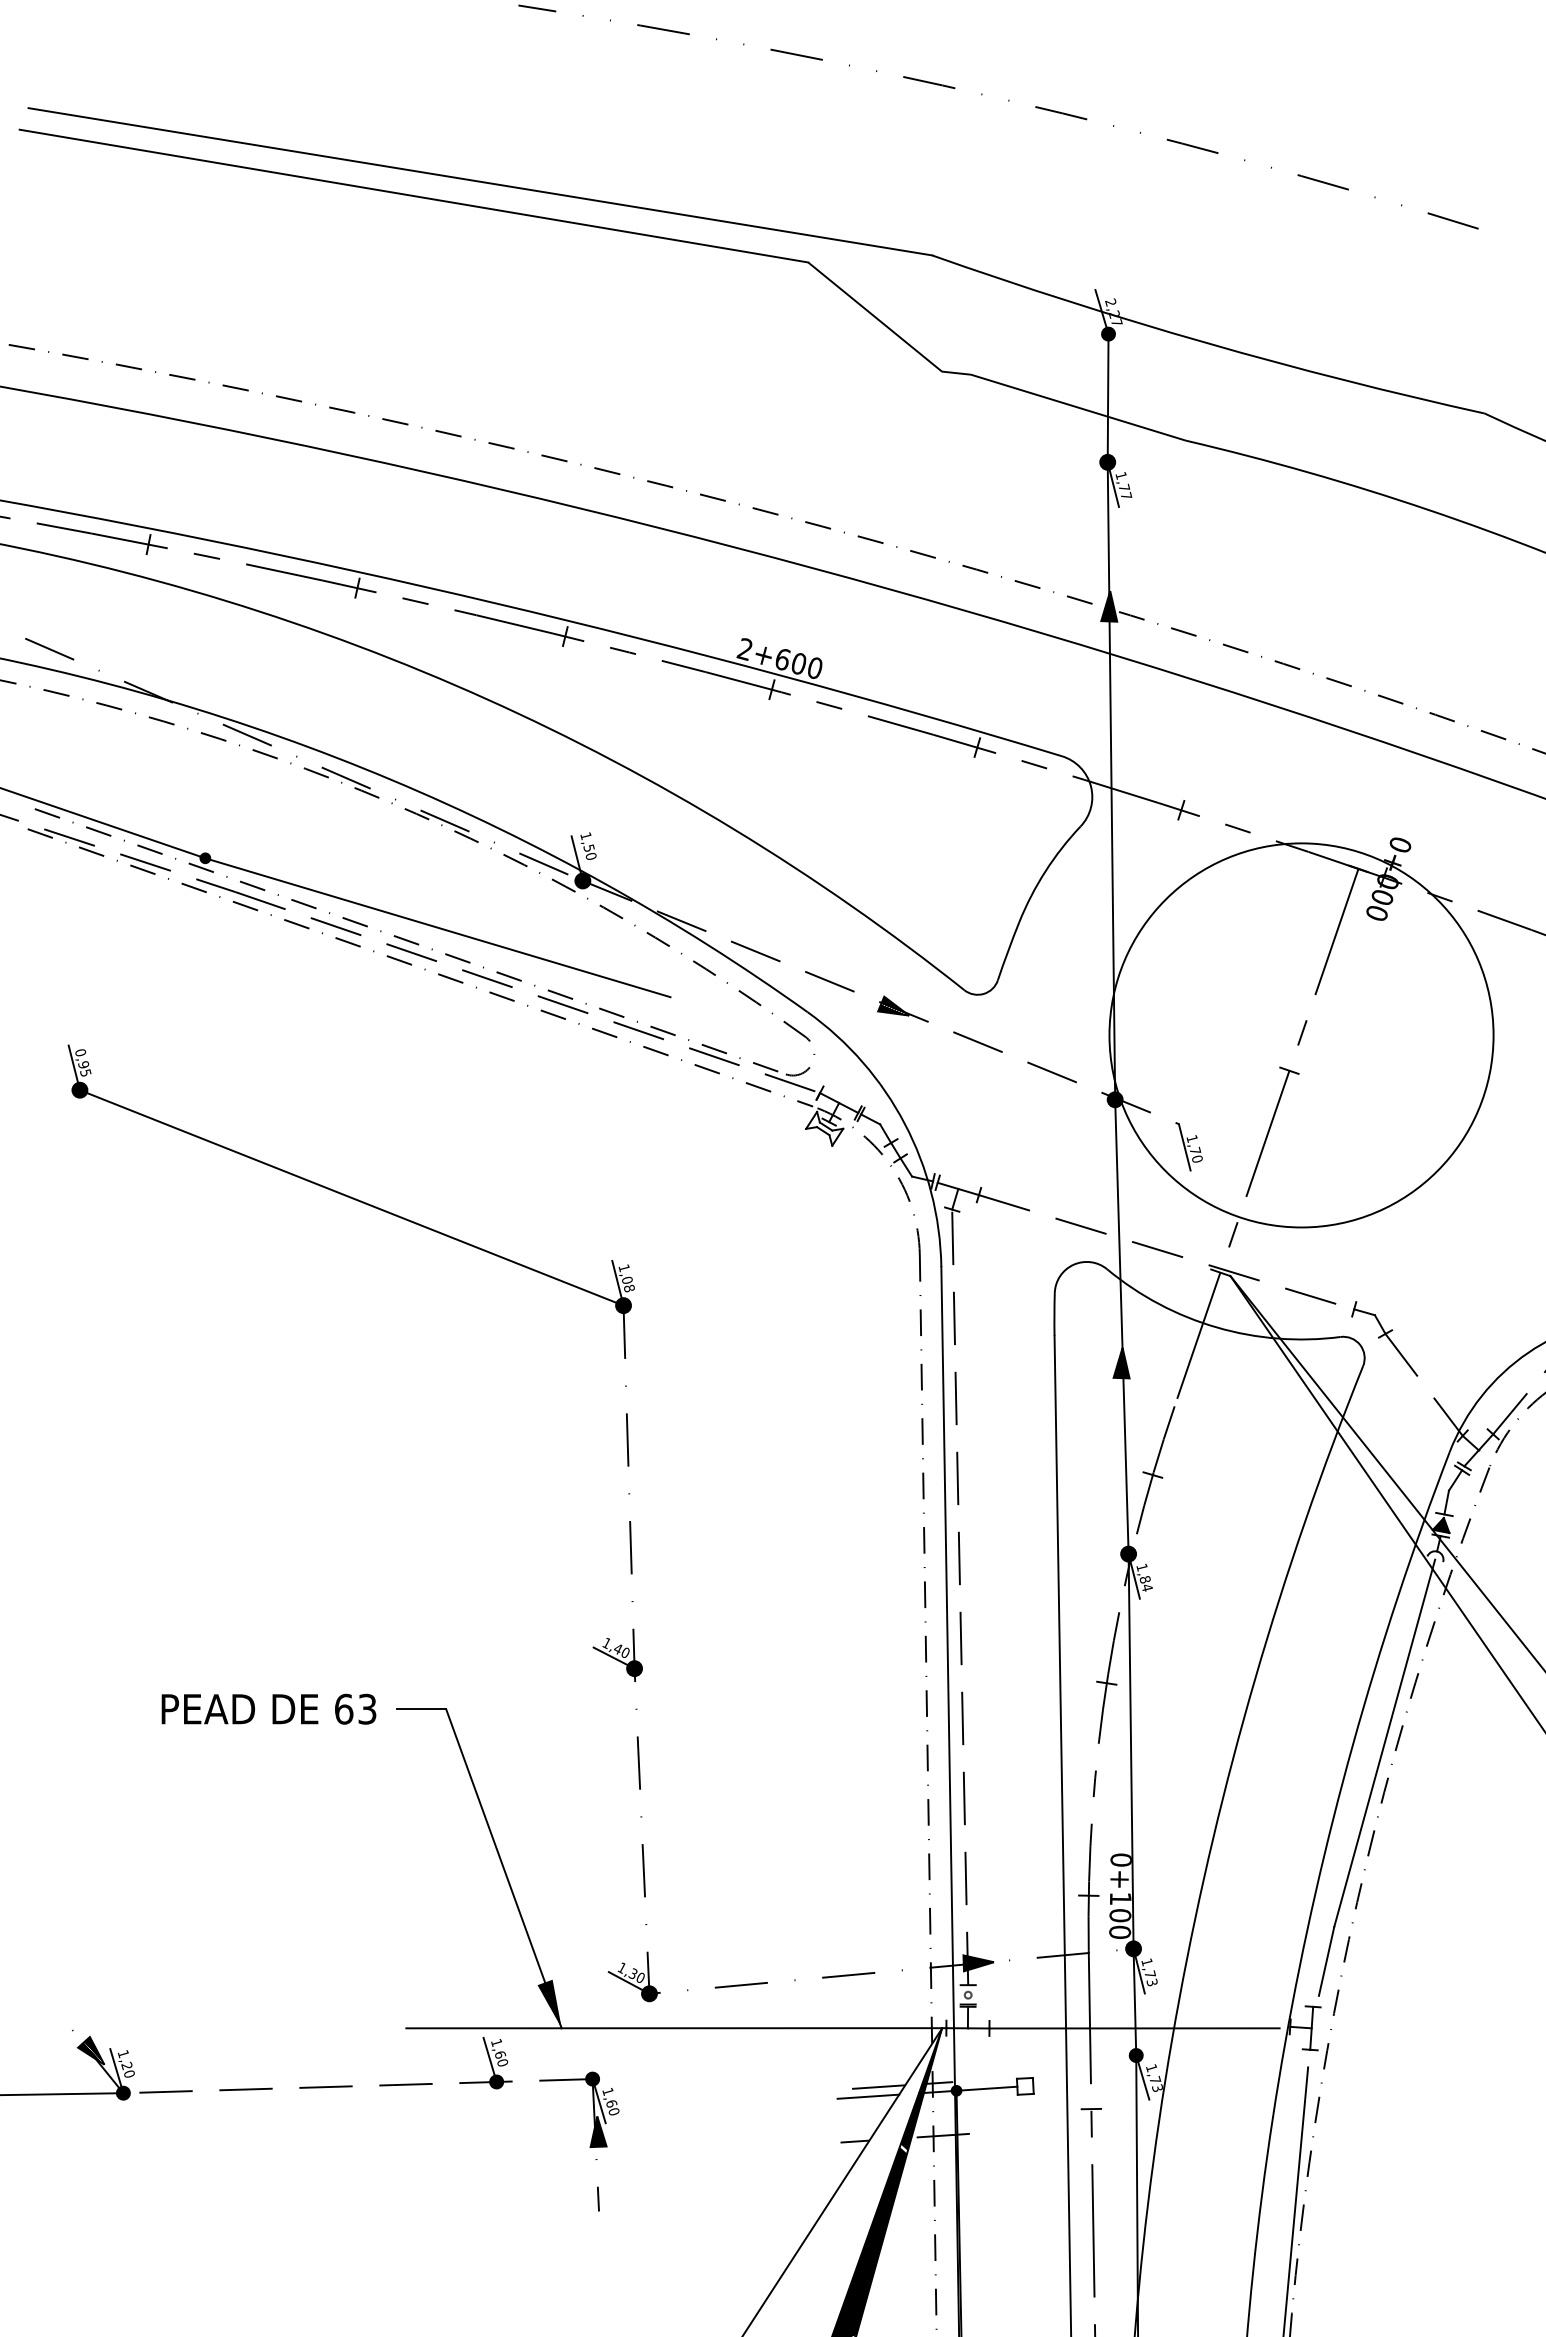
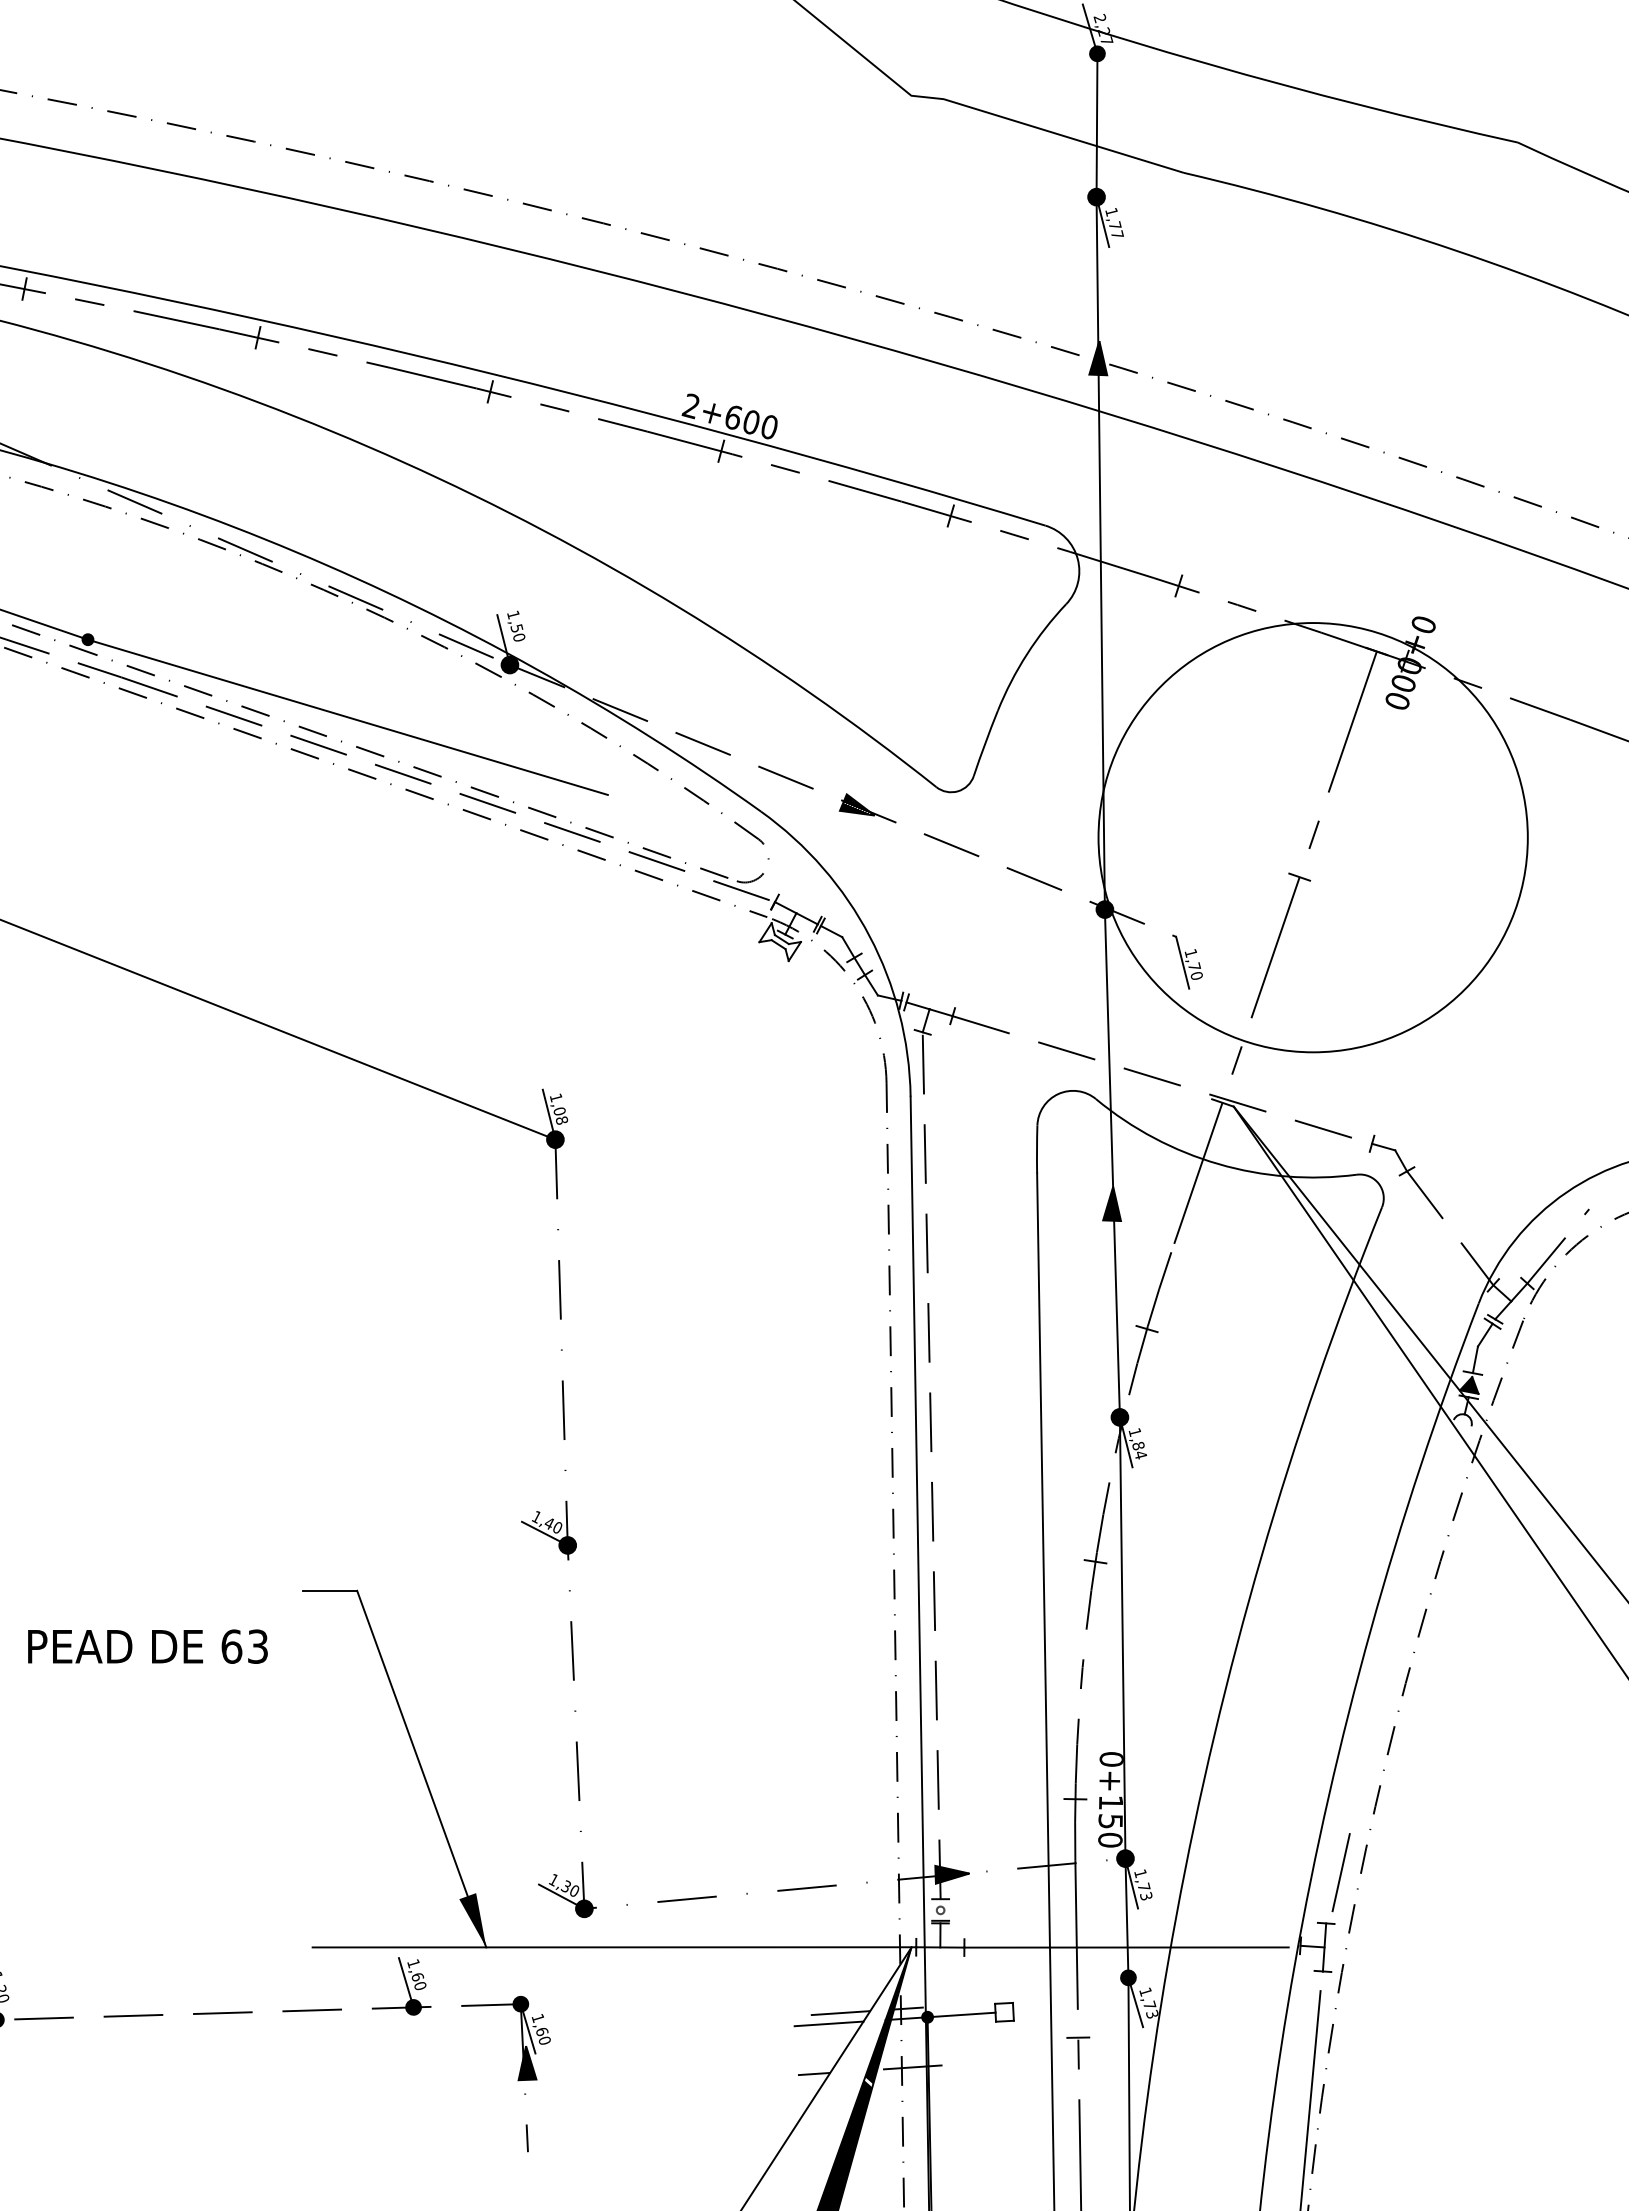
text: (268, 1708) -> (147, 1645), moved
line: (1384, 1742) -> (1405, 1627), removed
text: (1120, 1915) -> (1110, 1821), 0+100 -> 0+150

